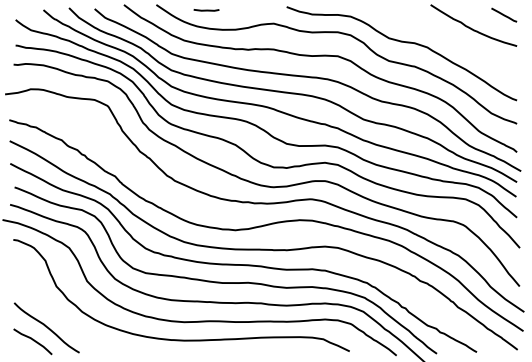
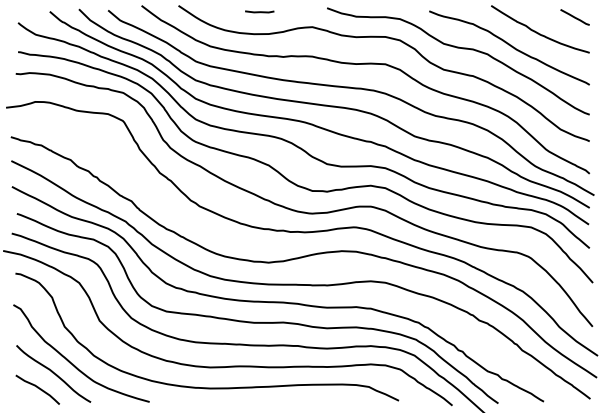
line: (206, 9) -> (259, 11), moved
curve: (447, 40) -> (510, 46), added
curve: (65, 319) -> (74, 364), added

